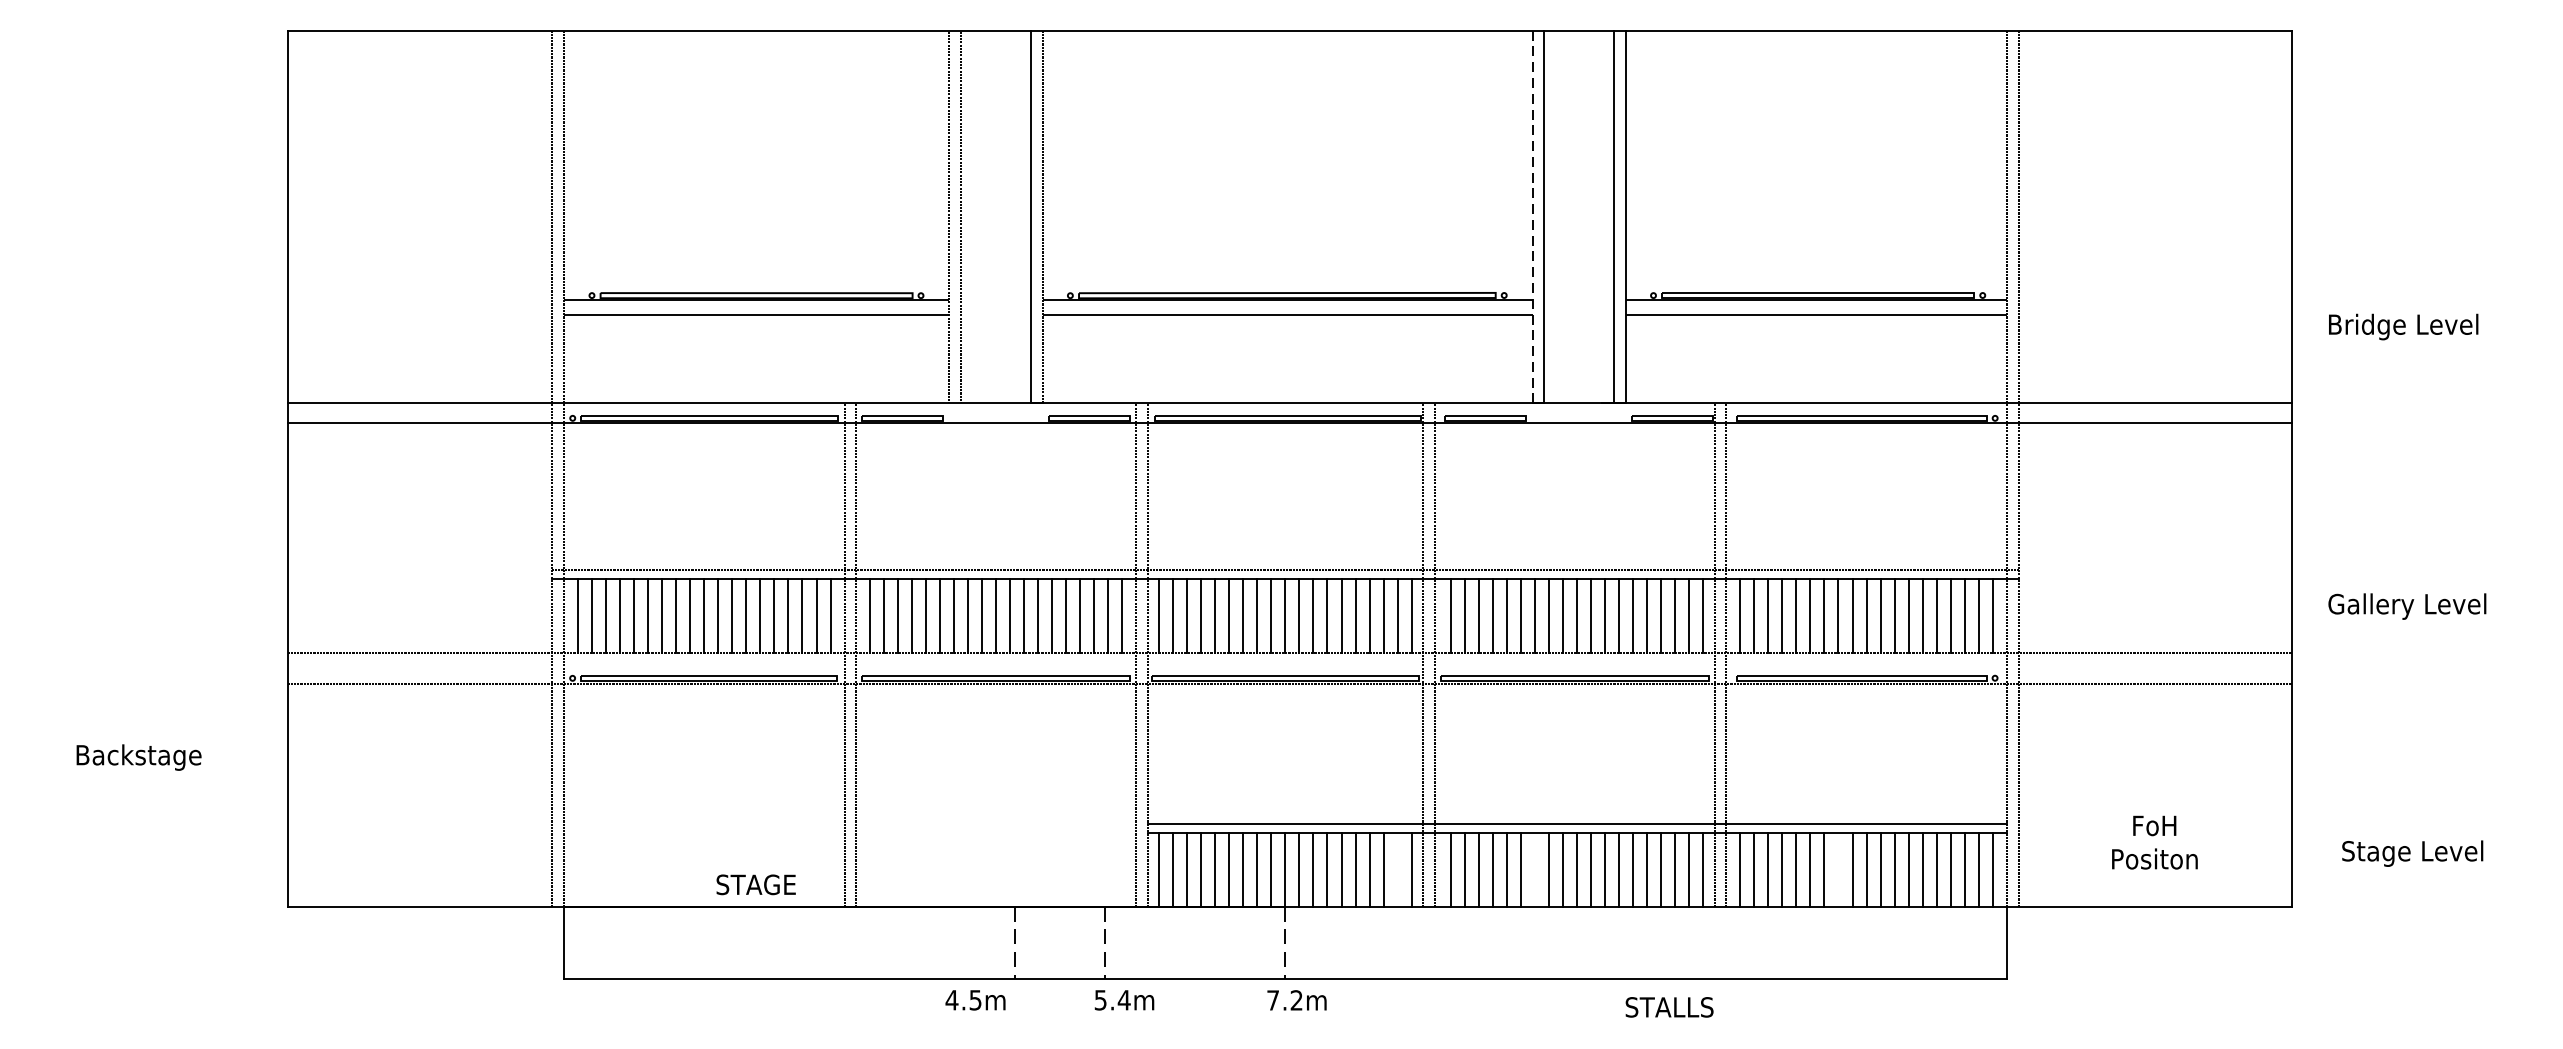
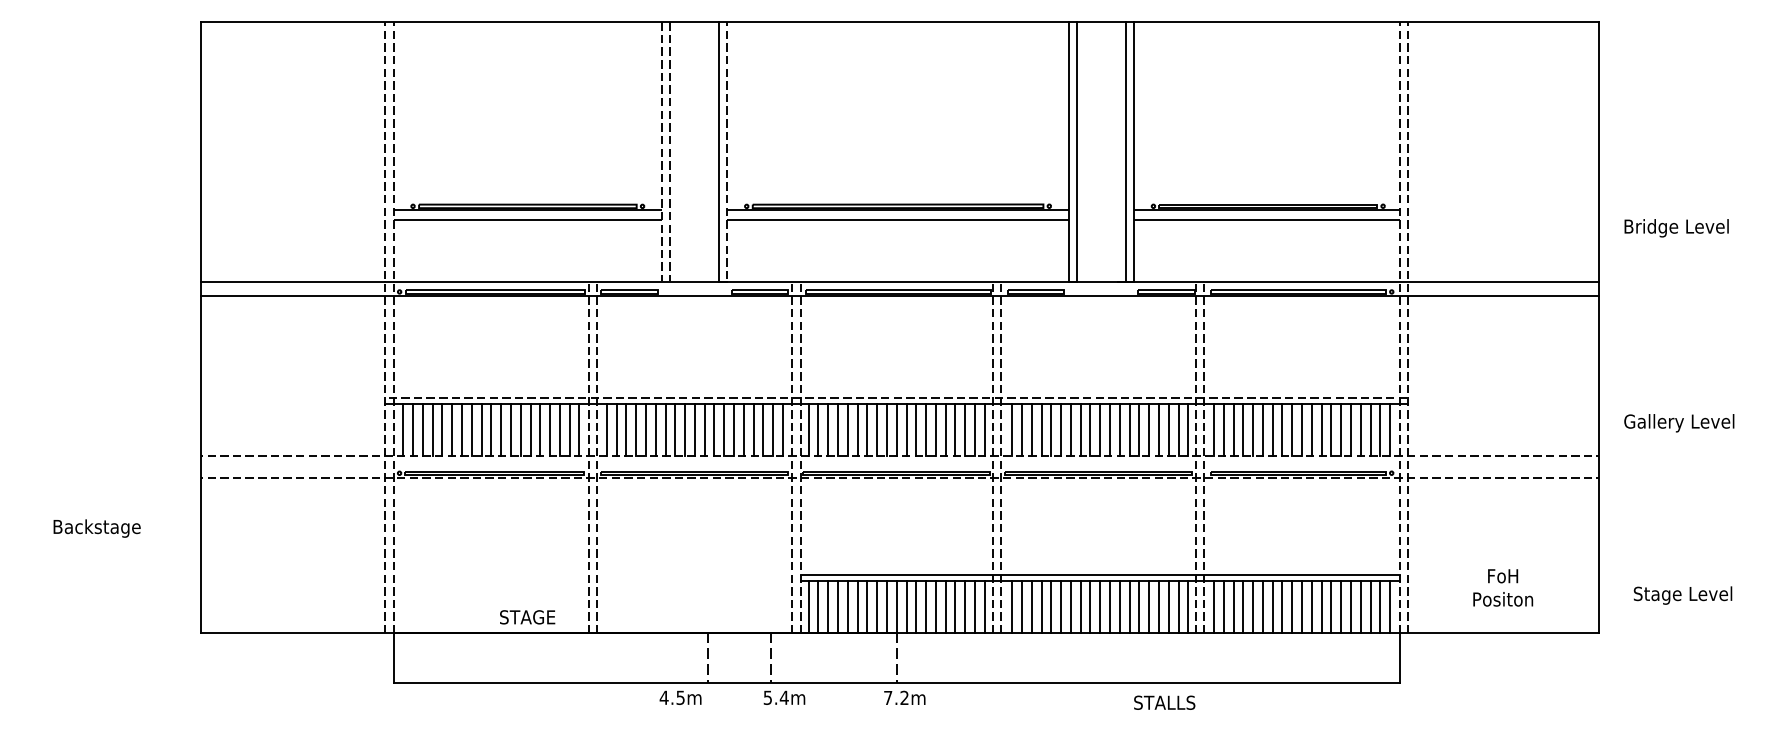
line: (1533, 216) -> (1069, 151), dashed -> solid
line: (1396, 869) -> (974, 606), added
line: (1534, 869) -> (1070, 606), added
line: (1838, 869) -> (1282, 606), added

